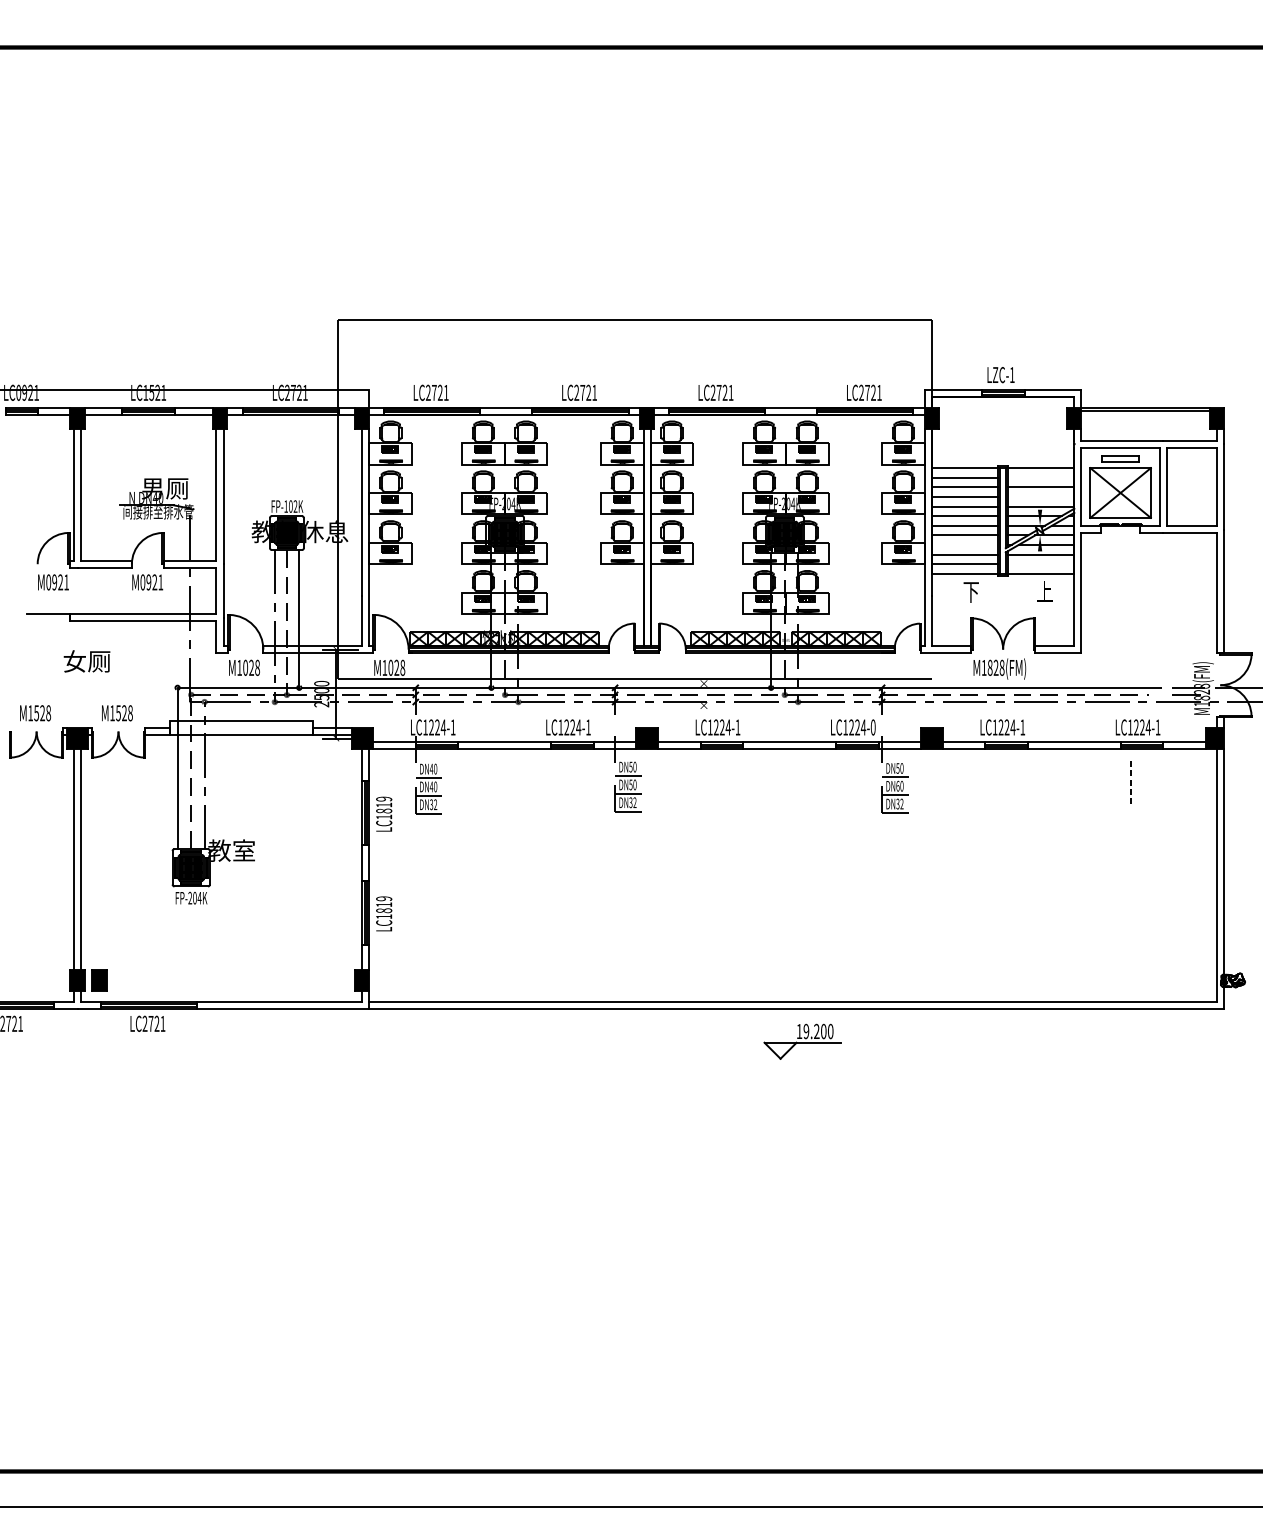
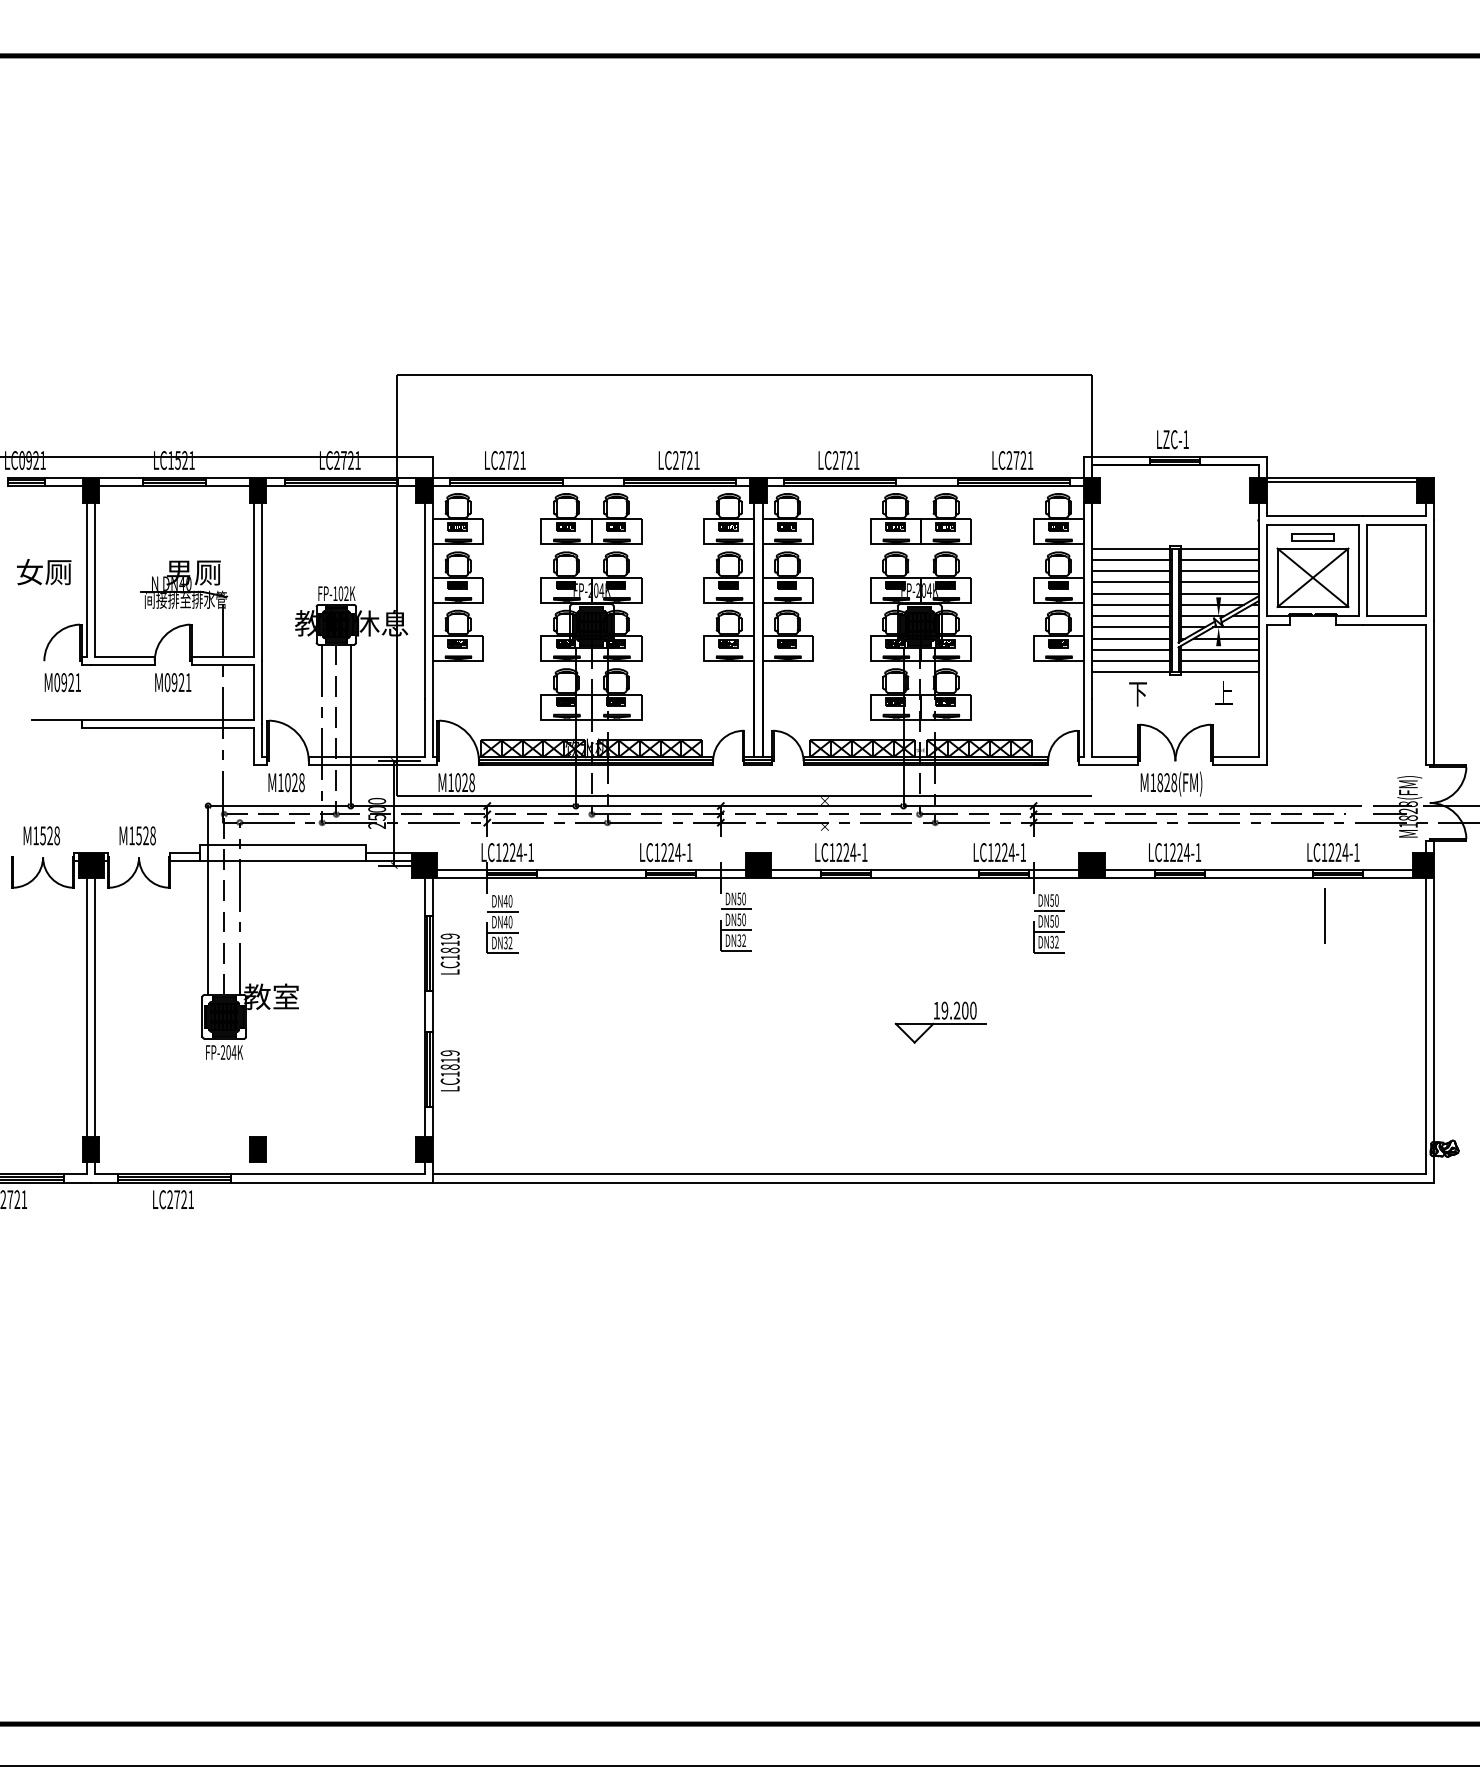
line: (1040, 477) -> (1219, 559), added
line: (1040, 497) -> (1219, 582), added
line: (964, 544) -> (1130, 638), added
line: (1040, 564) -> (1219, 661), added
text: (87, 661) -> (44, 572), moved
text: (873, 727) -> (1023, 852), LC1224-0 -> LC1224-1
line: (1131, 781) -> (1325, 915), dashed -> solid
text: (898, 786) -> (1052, 921), DN60 -> DN50
part: (99, 981) -> (257, 1149), moved
part: (802, 1041) -> (940, 1022), moved

